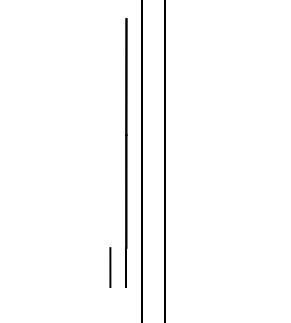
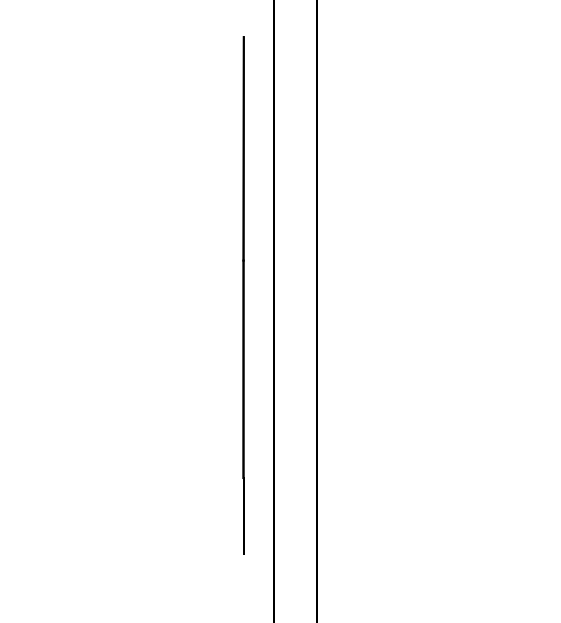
line: (110, 267) -> (212, 515), removed

